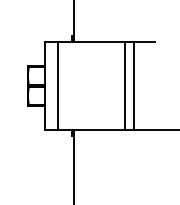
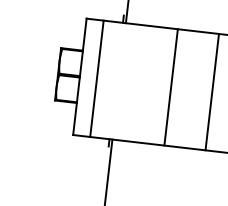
line: (124, 85) -> (170, 86), moved
line: (134, 85) -> (212, 91), moved

